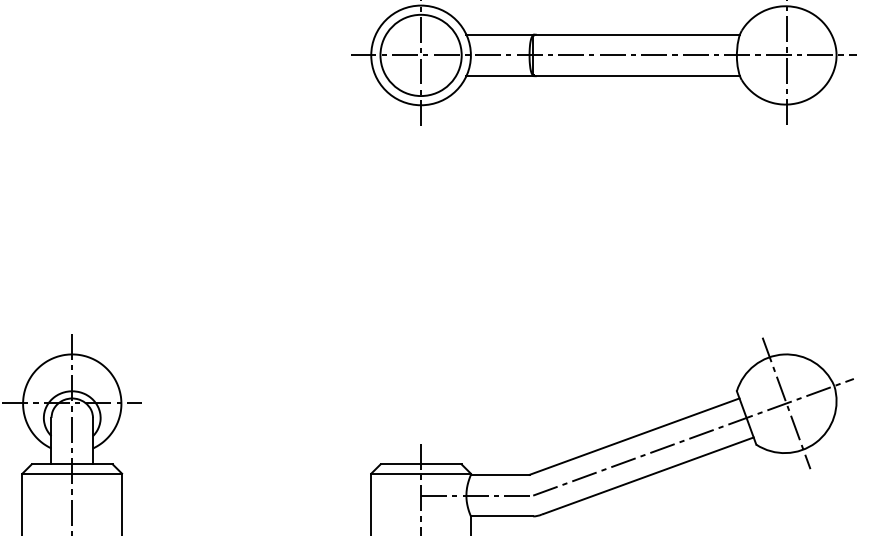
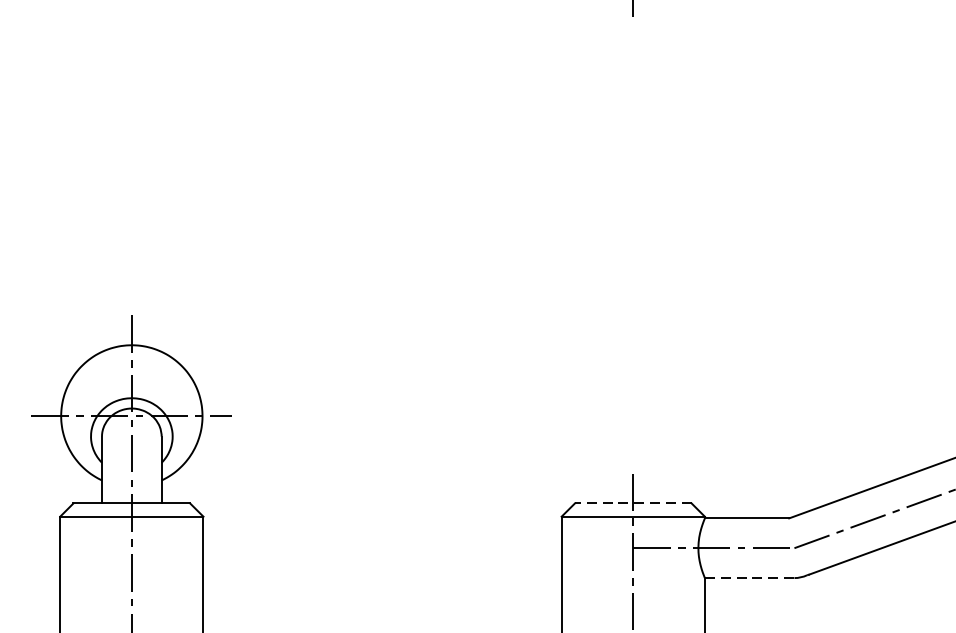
line: (421, 464) -> (633, 503), solid -> dashed
line: (502, 516) -> (750, 578), solid -> dashed

